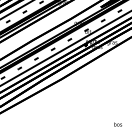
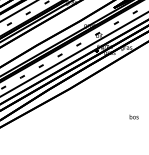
text: (117, 124) -> (133, 117), moved

